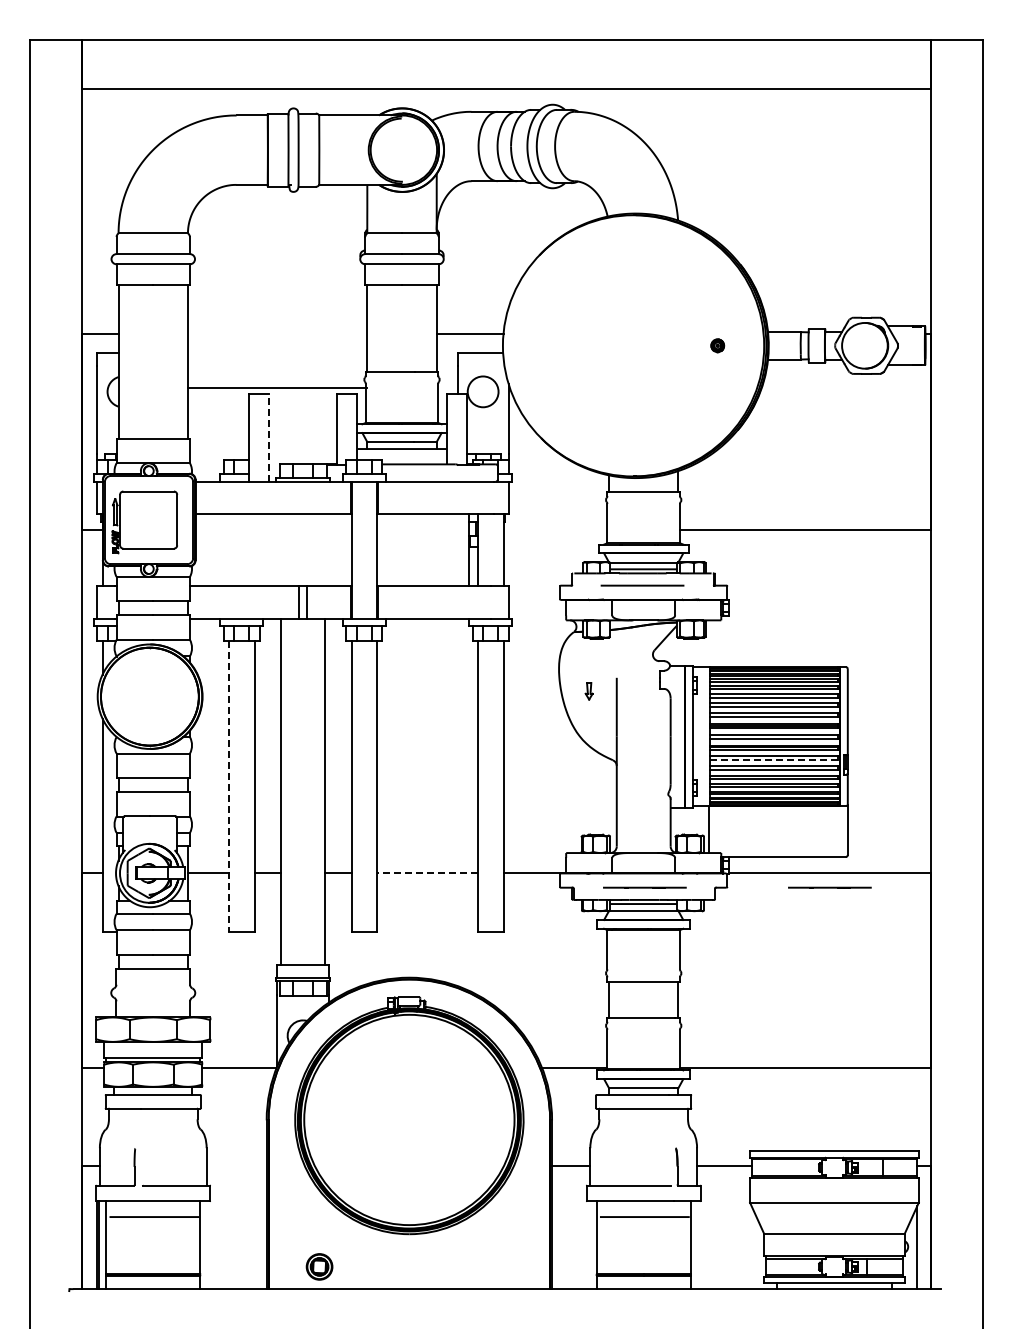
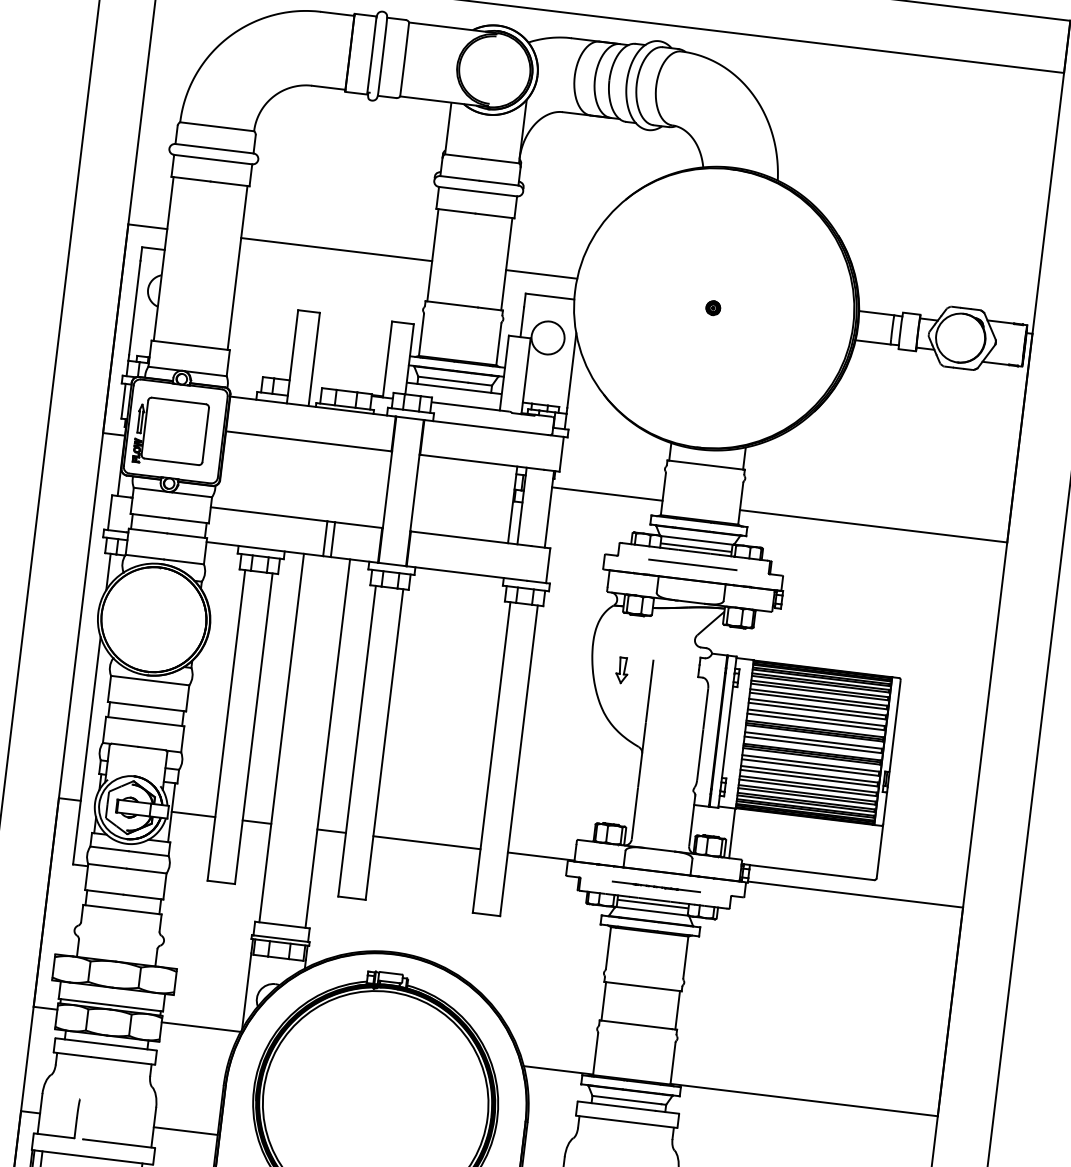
part: (717, 345) -> (713, 307), moved
line: (277, 387) -> (336, 249), moved
line: (269, 437) -> (314, 359), dashed -> solid
line: (555, 529) -> (607, 493), added
part: (589, 691) -> (622, 670), size x1.43
line: (773, 760) -> (809, 767), dashed -> solid
line: (228, 786) -> (226, 725), dashed -> solid
line: (427, 872) -> (426, 842), dashed -> solid
line: (829, 887) -> (853, 910), removed
line: (236, 1166) -> (185, 1131), added

